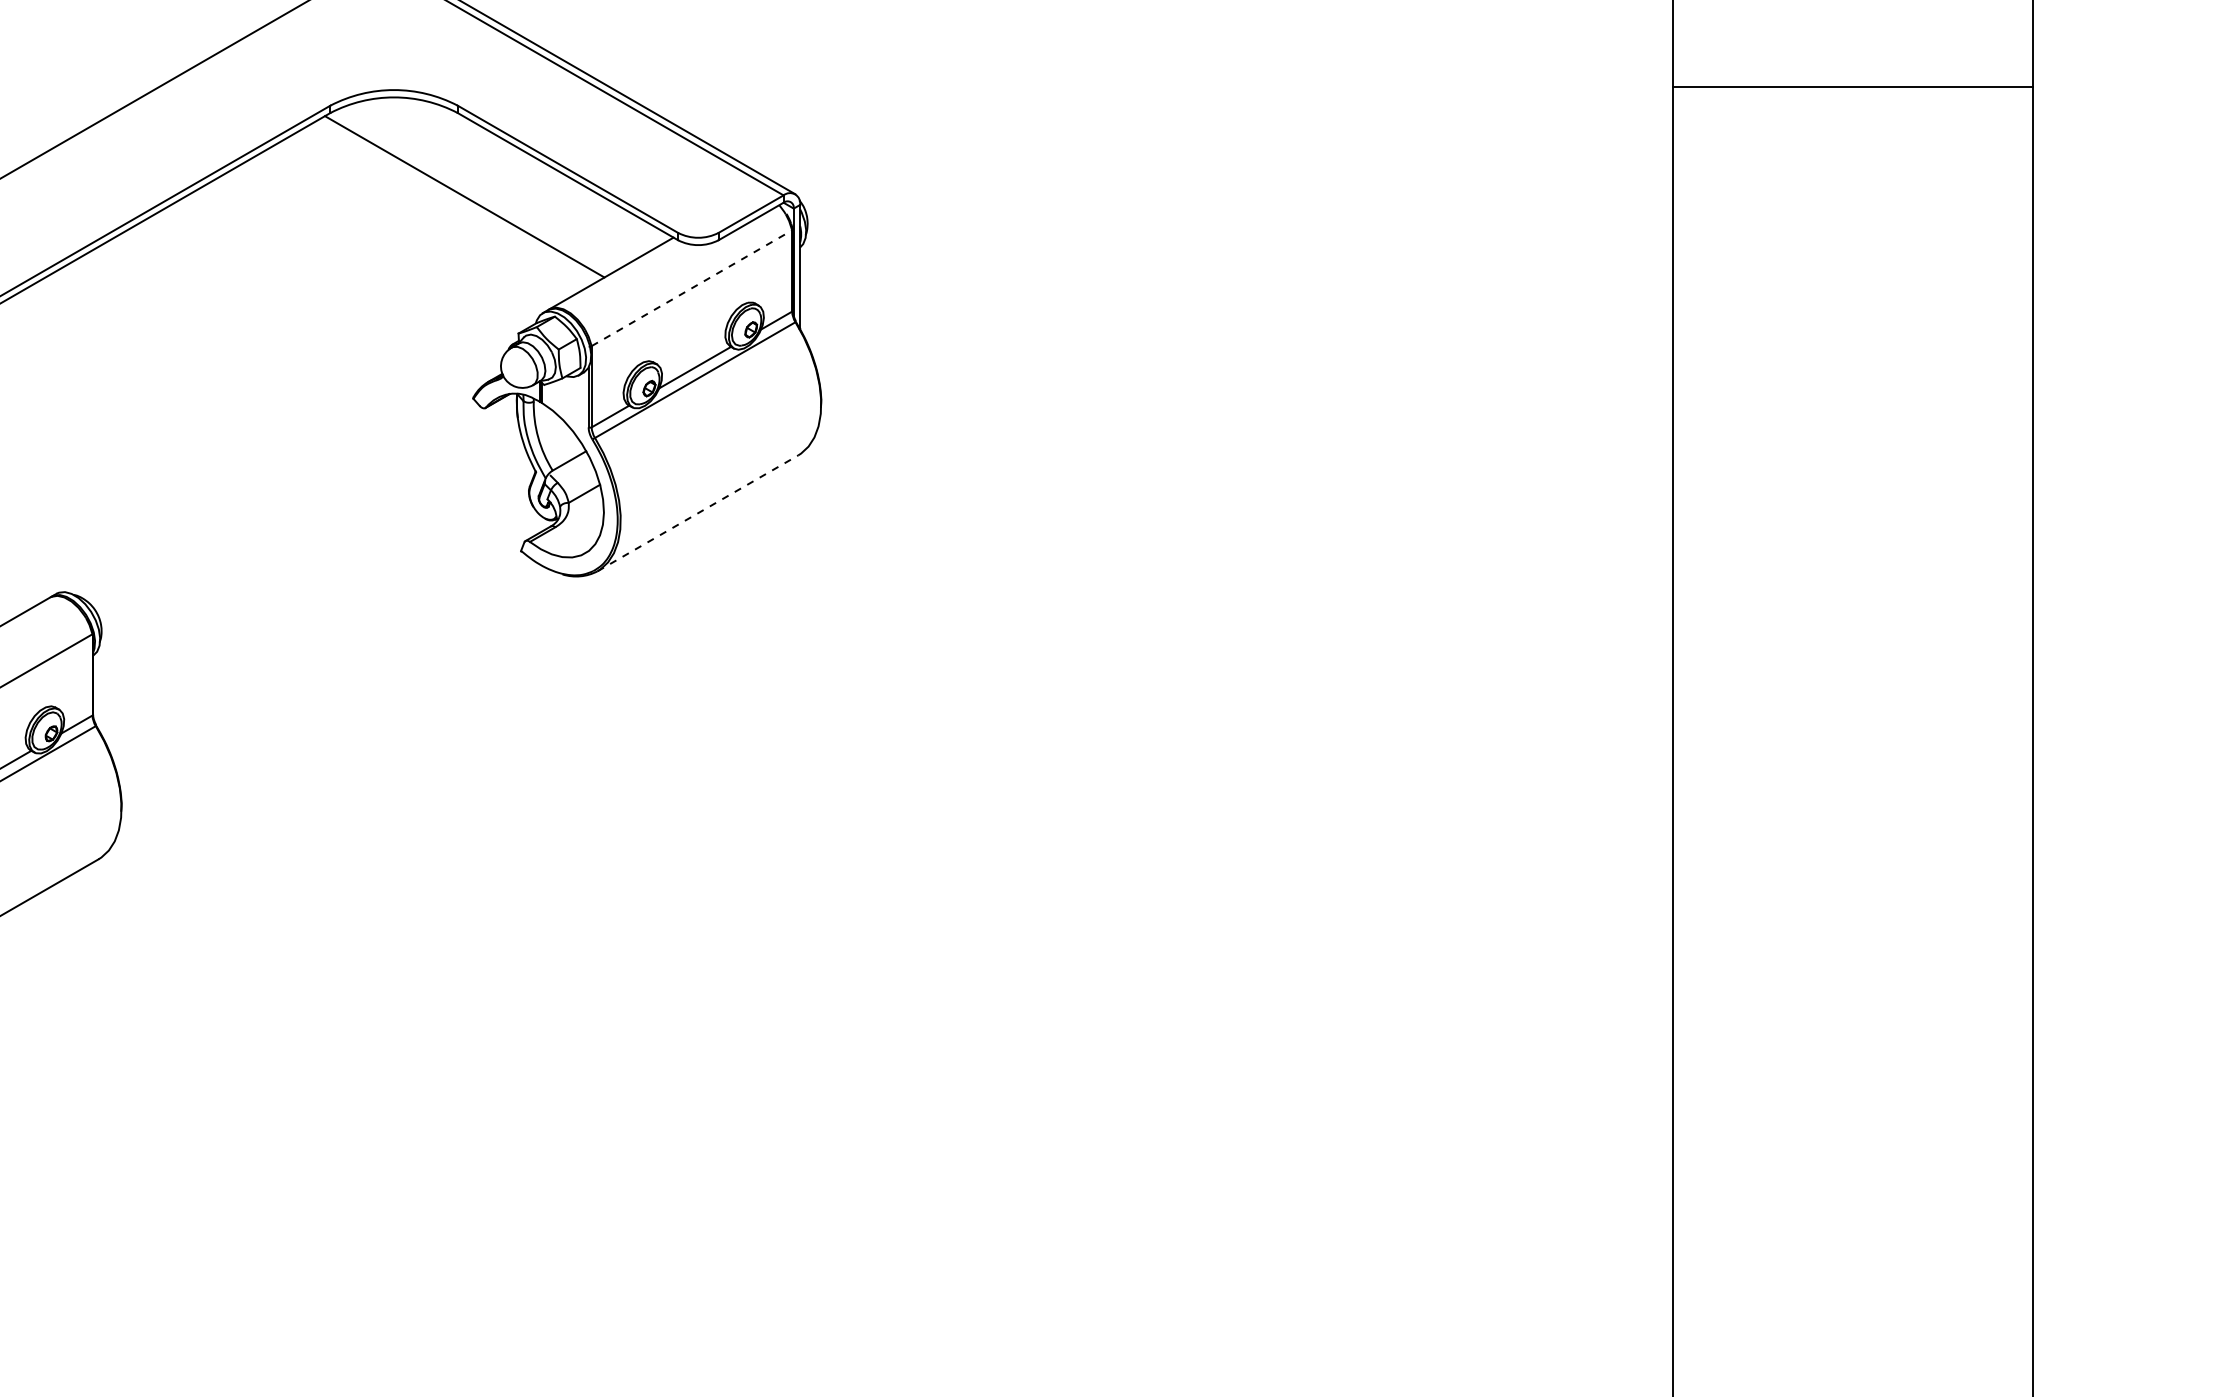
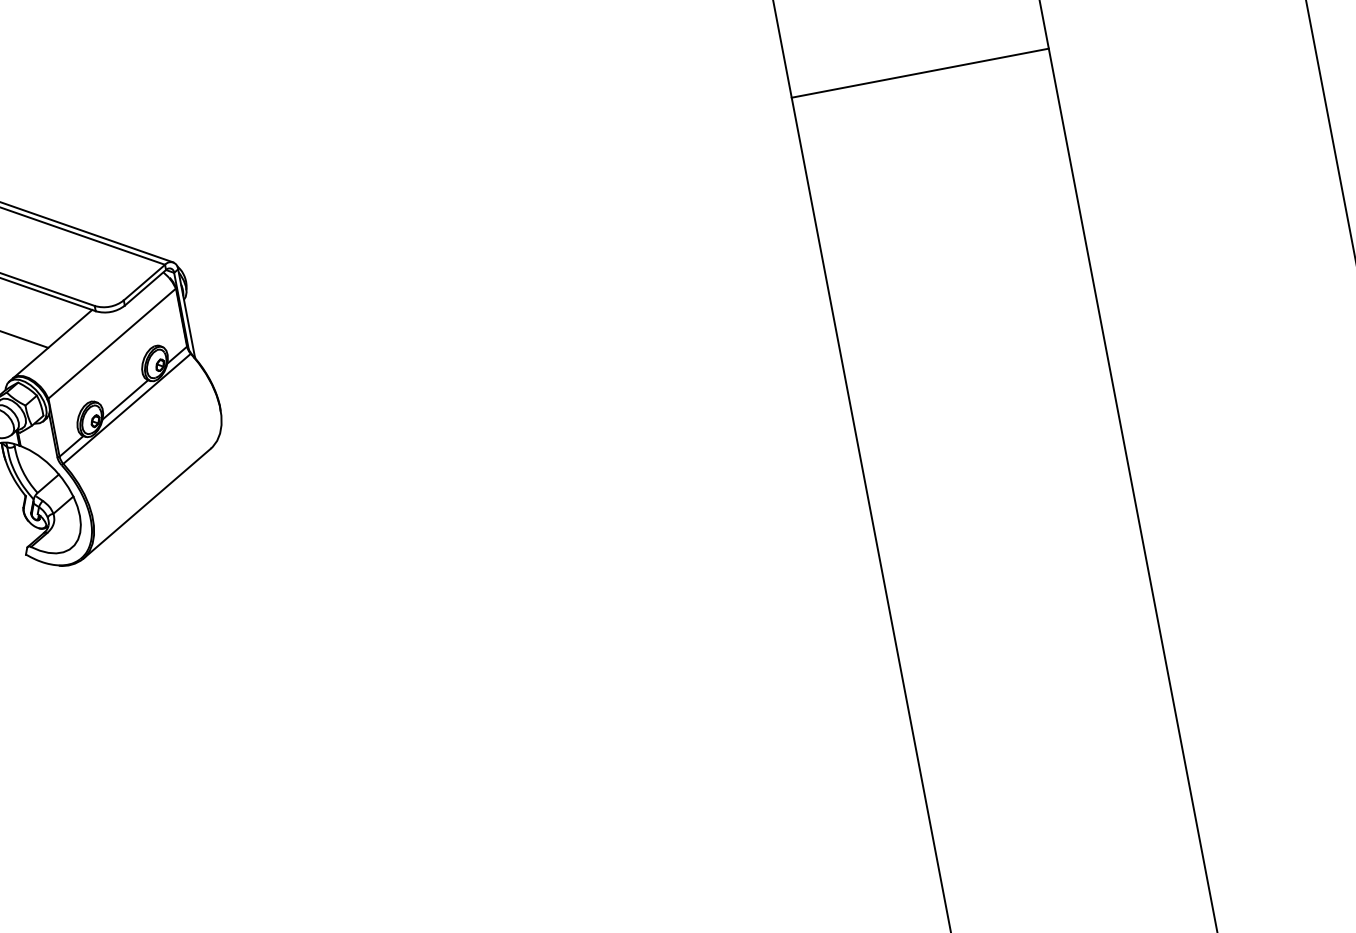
line: (1852, 87) -> (920, 73), moved
line: (691, 288) -> (111, 343), dashed -> solid
line: (697, 513) -> (146, 503), dashed -> solid

